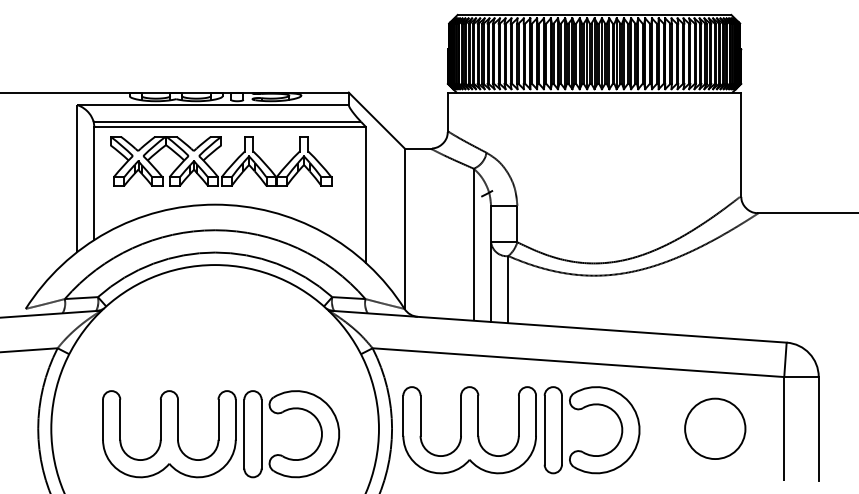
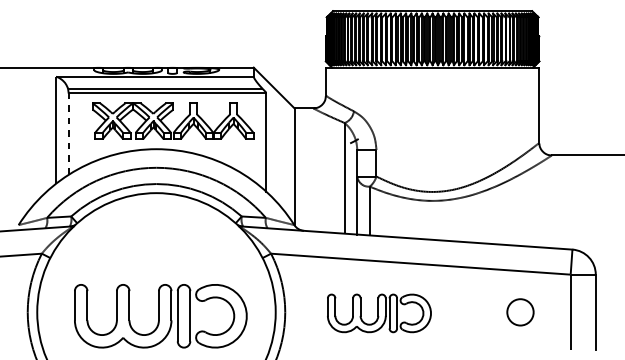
part: (228, 167) -> (178, 125), moved
line: (94, 184) -> (68, 134), solid -> dashed
circle: (715, 428) -> (520, 312), size x0.6
part: (521, 430) -> (379, 313), size x0.6

